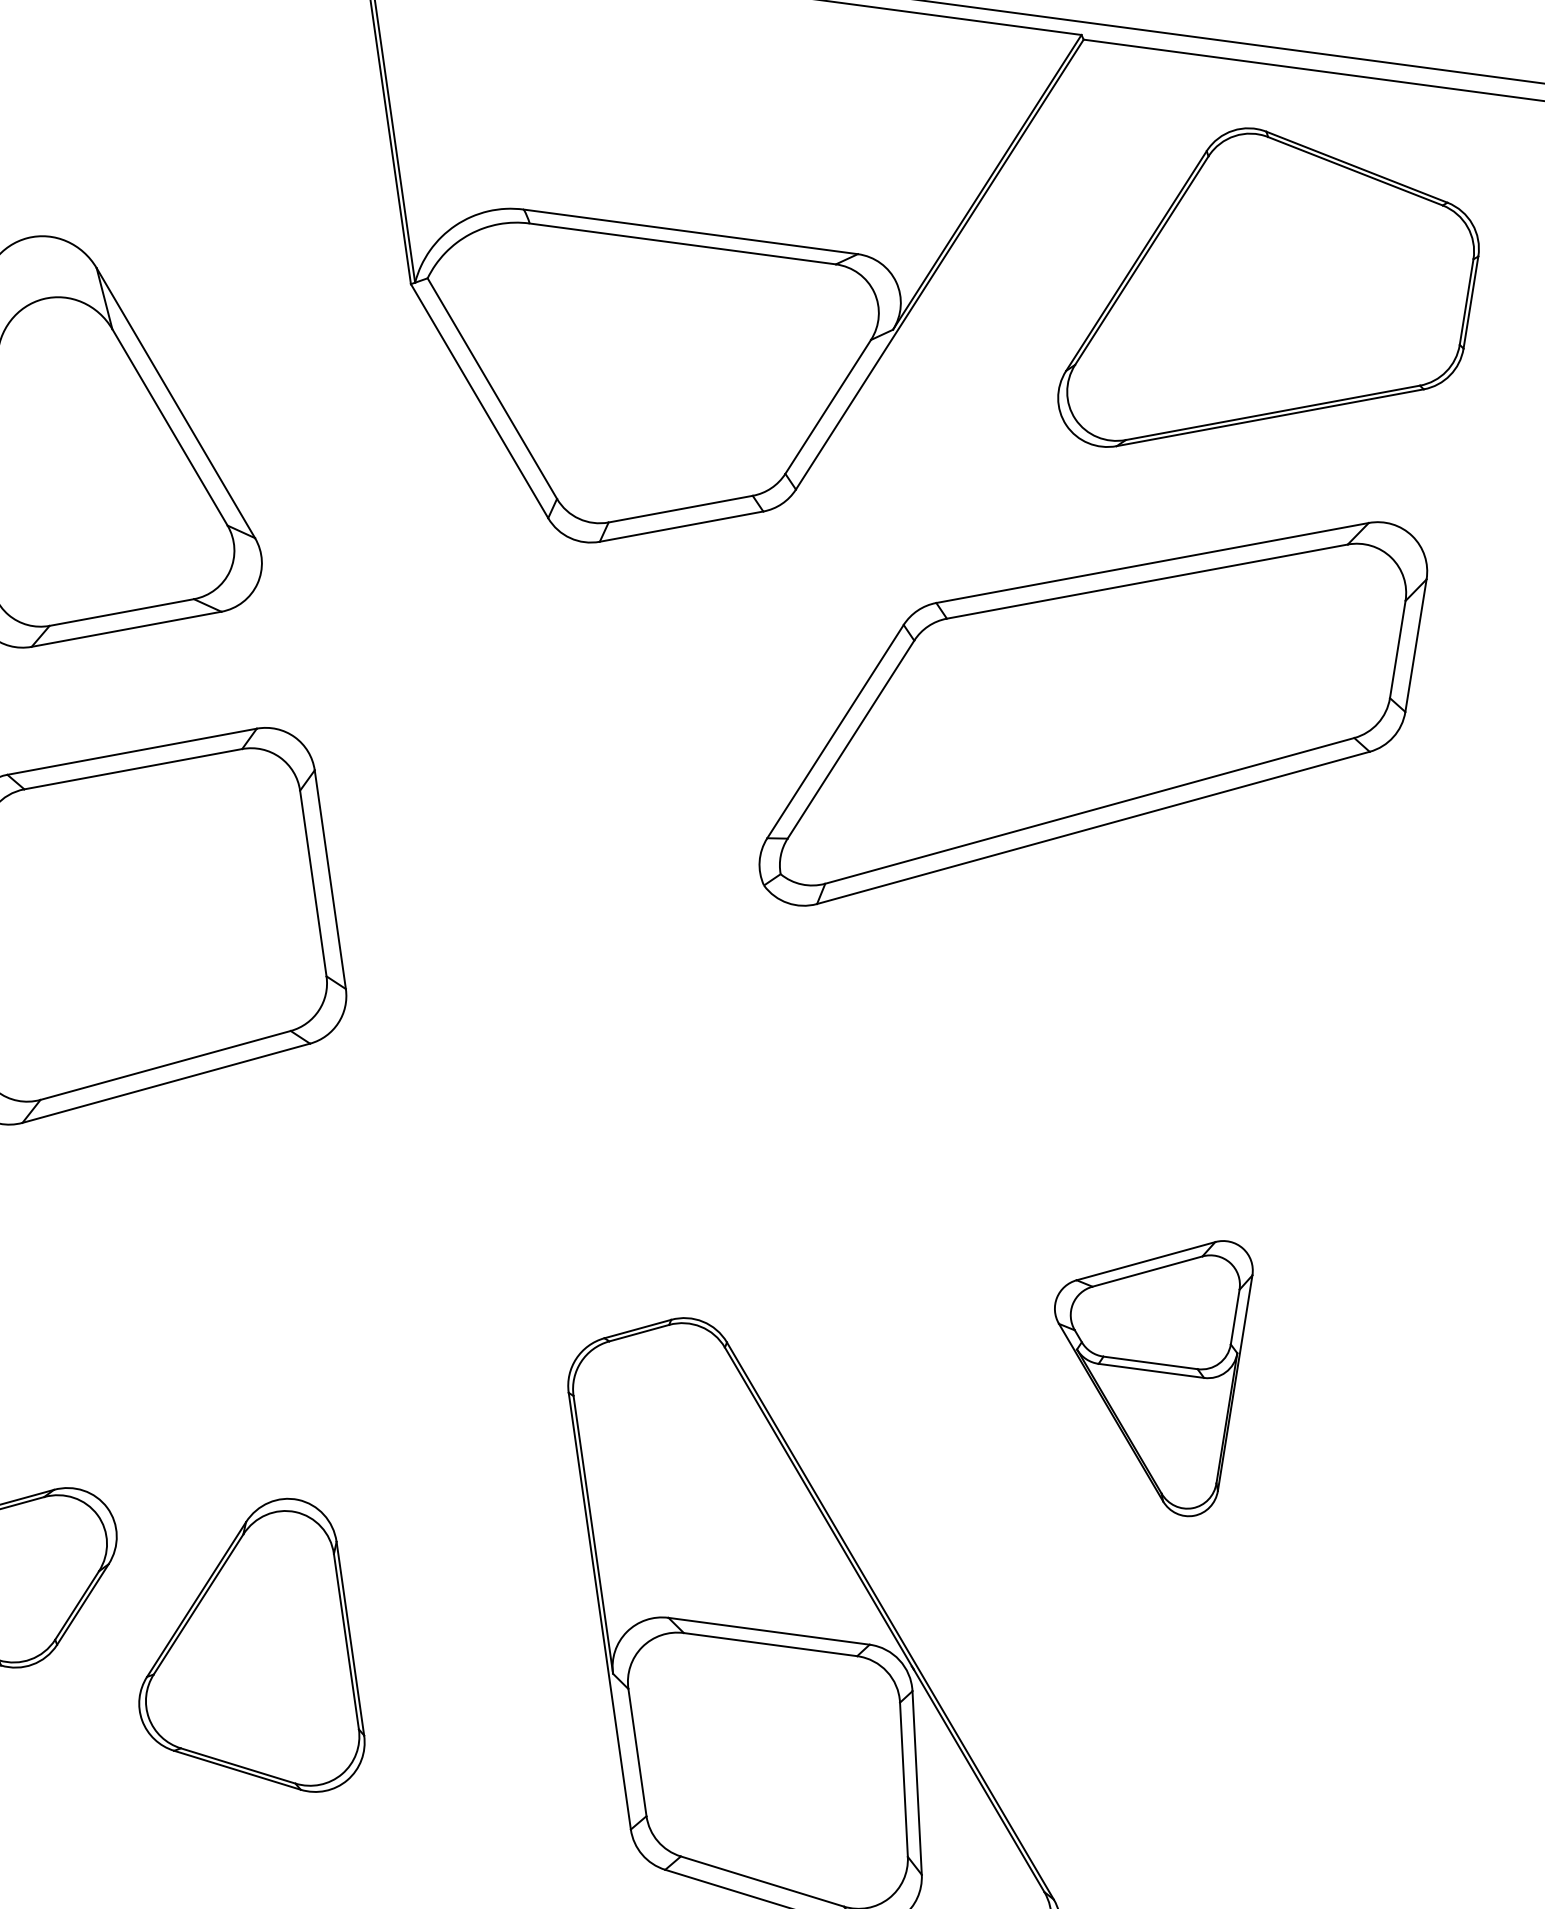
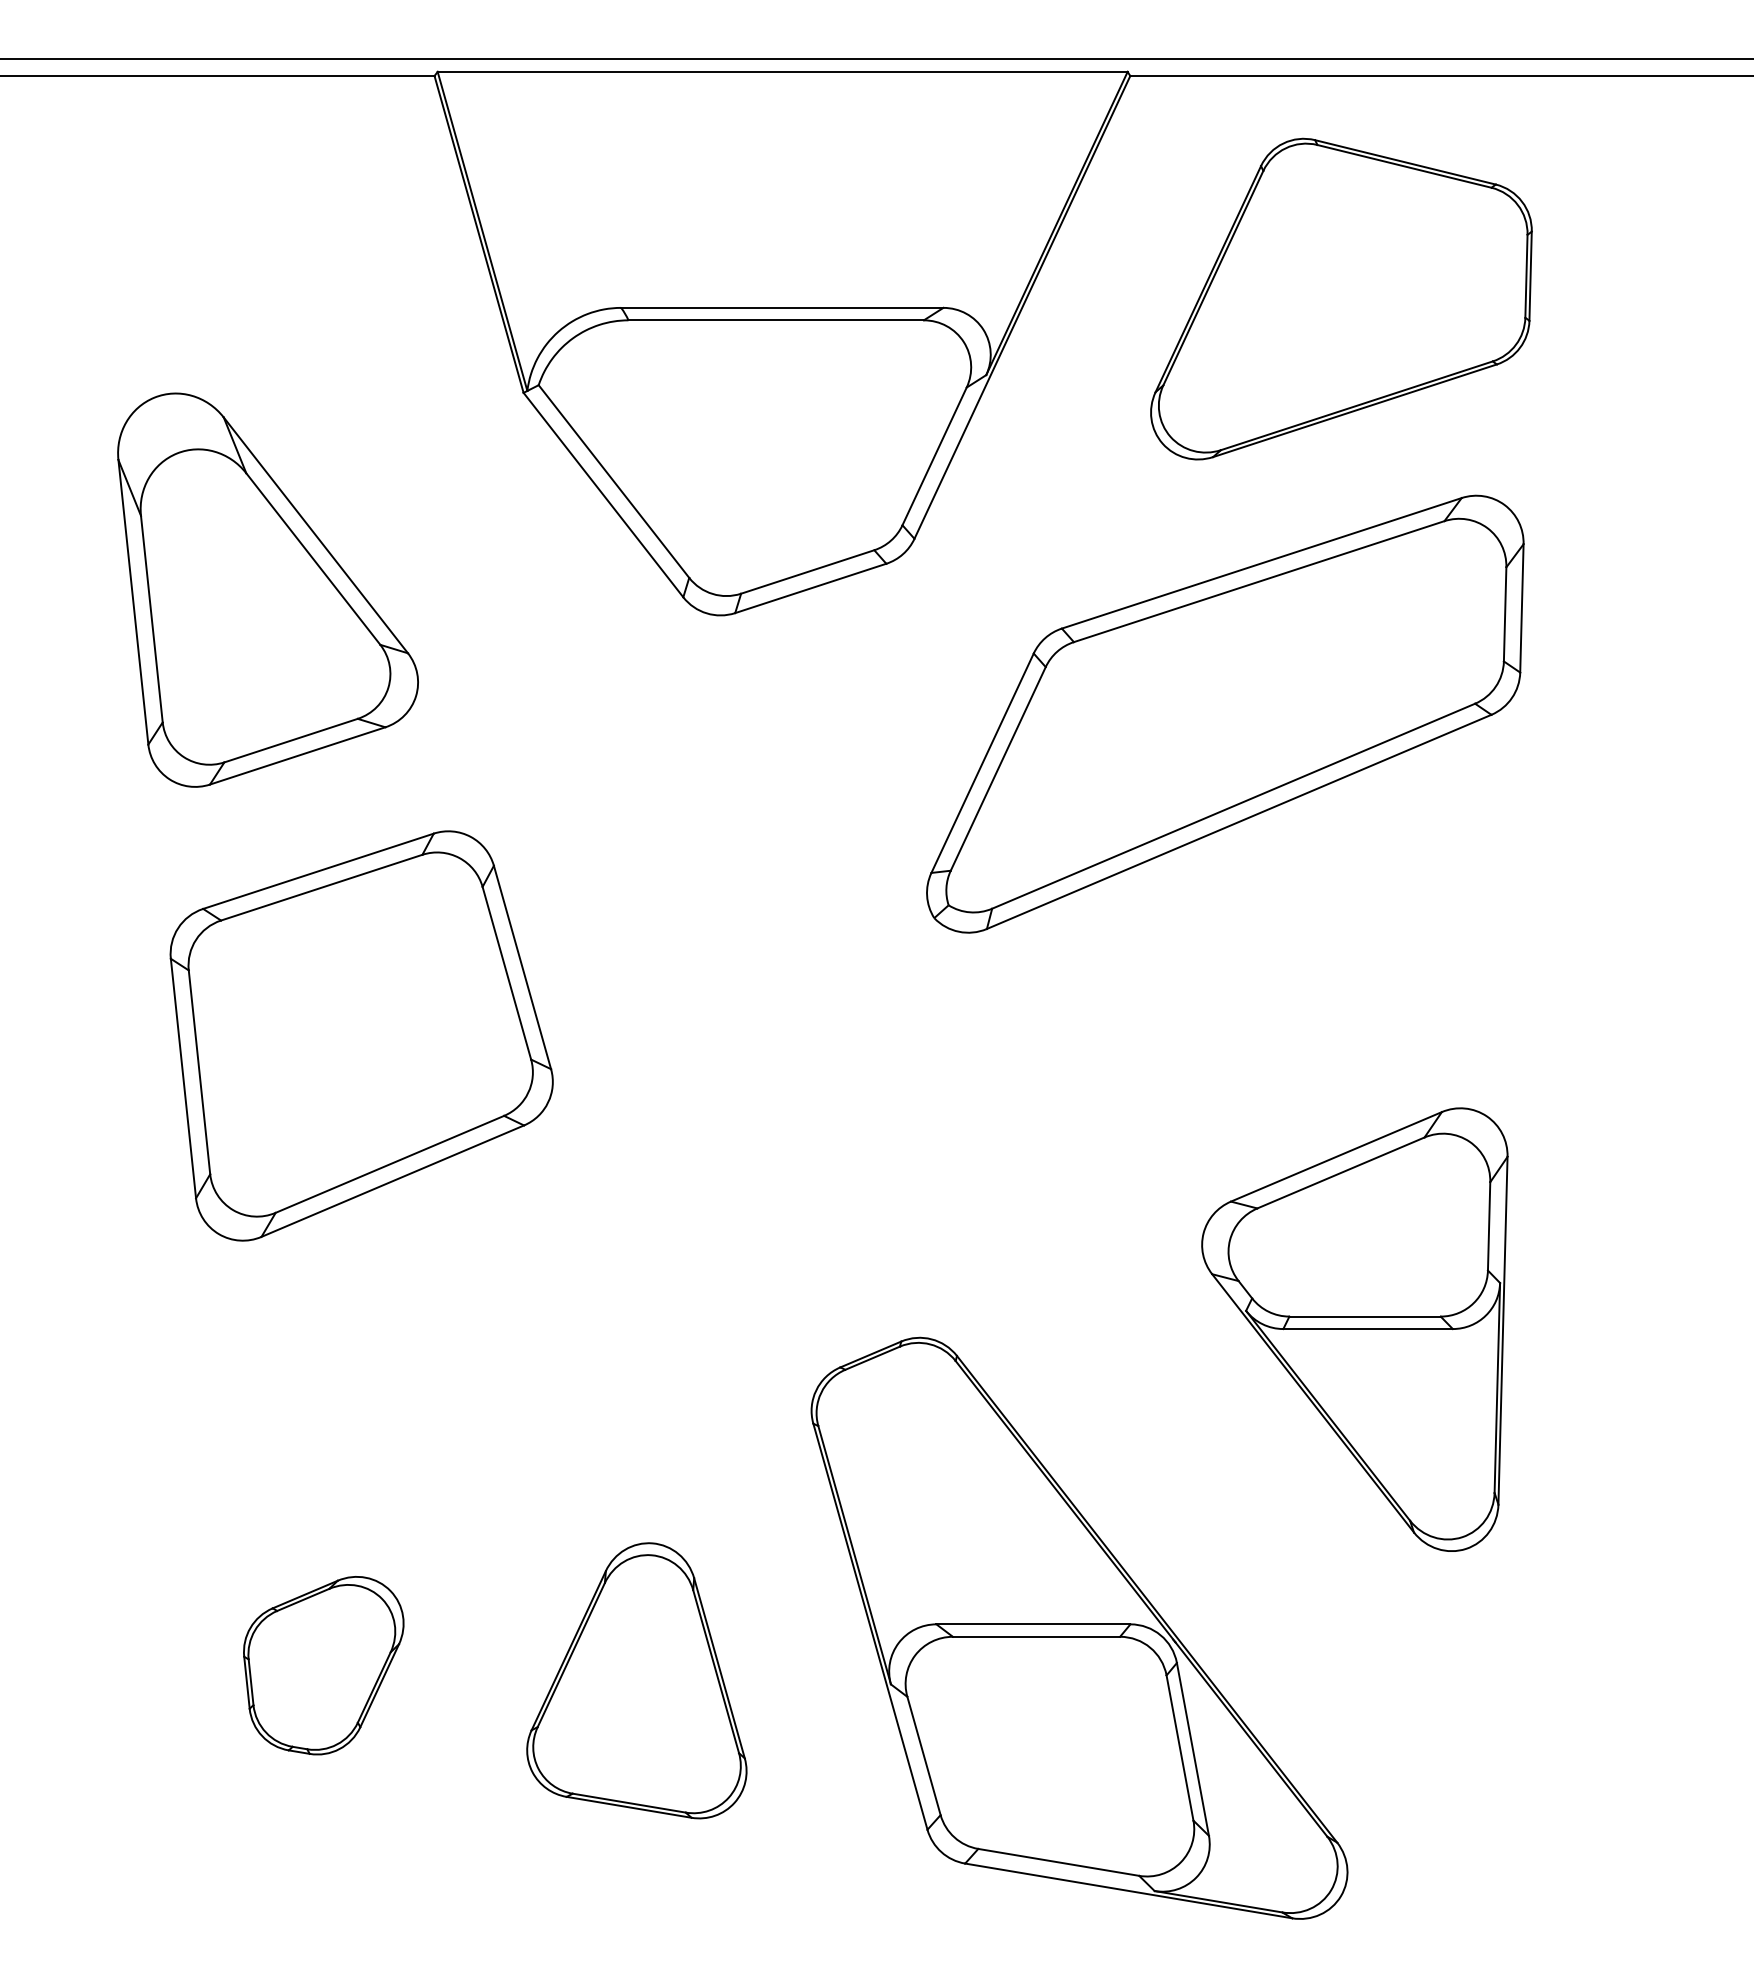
part: (1142, 1370) -> (1354, 1329), size x1.67
part: (262, 1639) -> (636, 1680), moved

